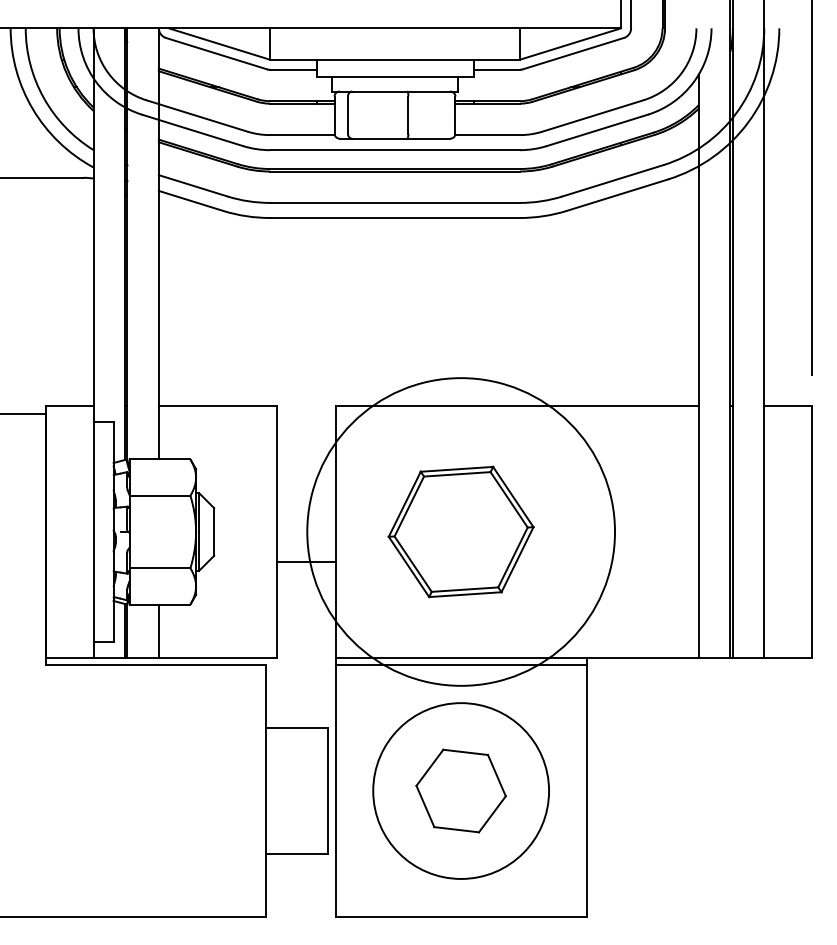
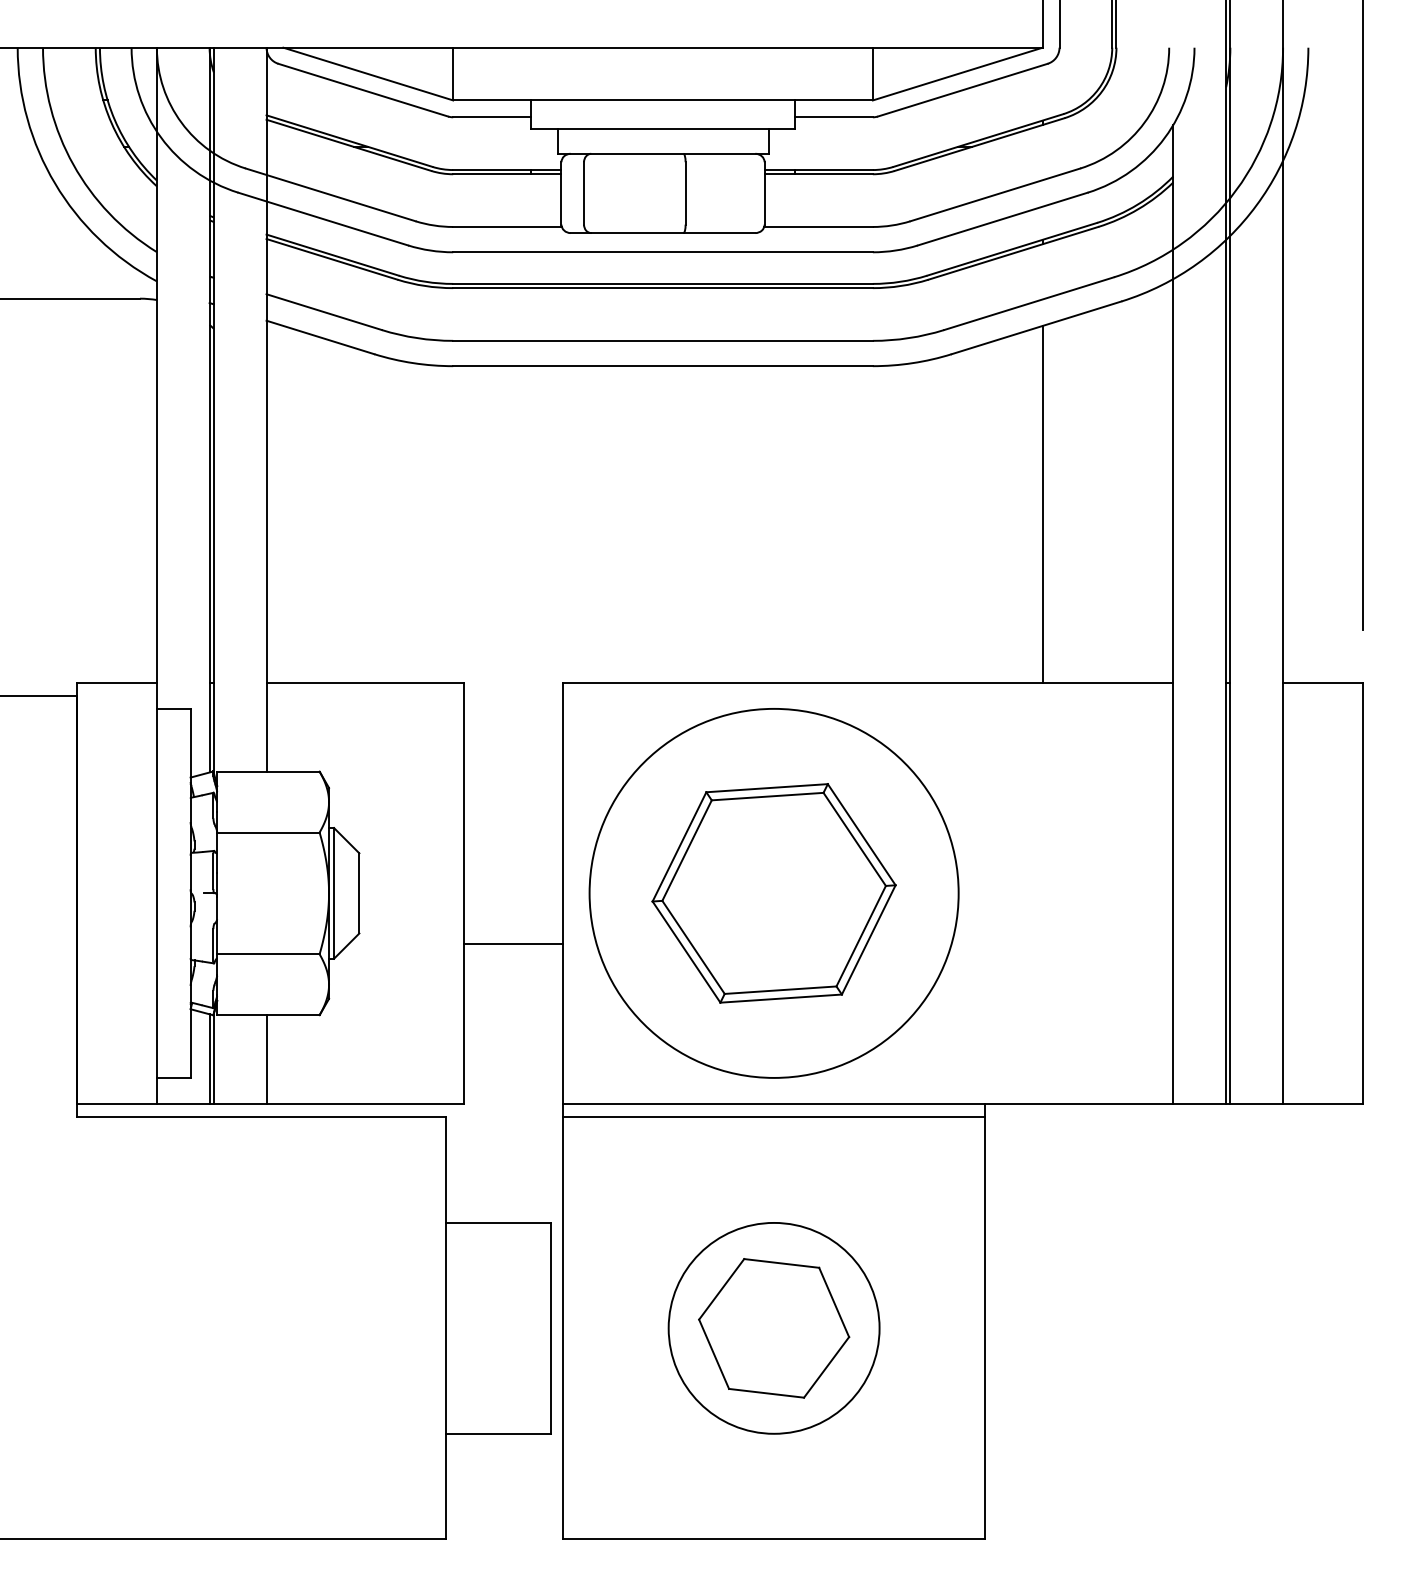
line: (621, 300) -> (1043, 504), added
circle: (461, 531) -> (774, 892), size x0.71
circle: (460, 790) -> (773, 1327), size x0.71

